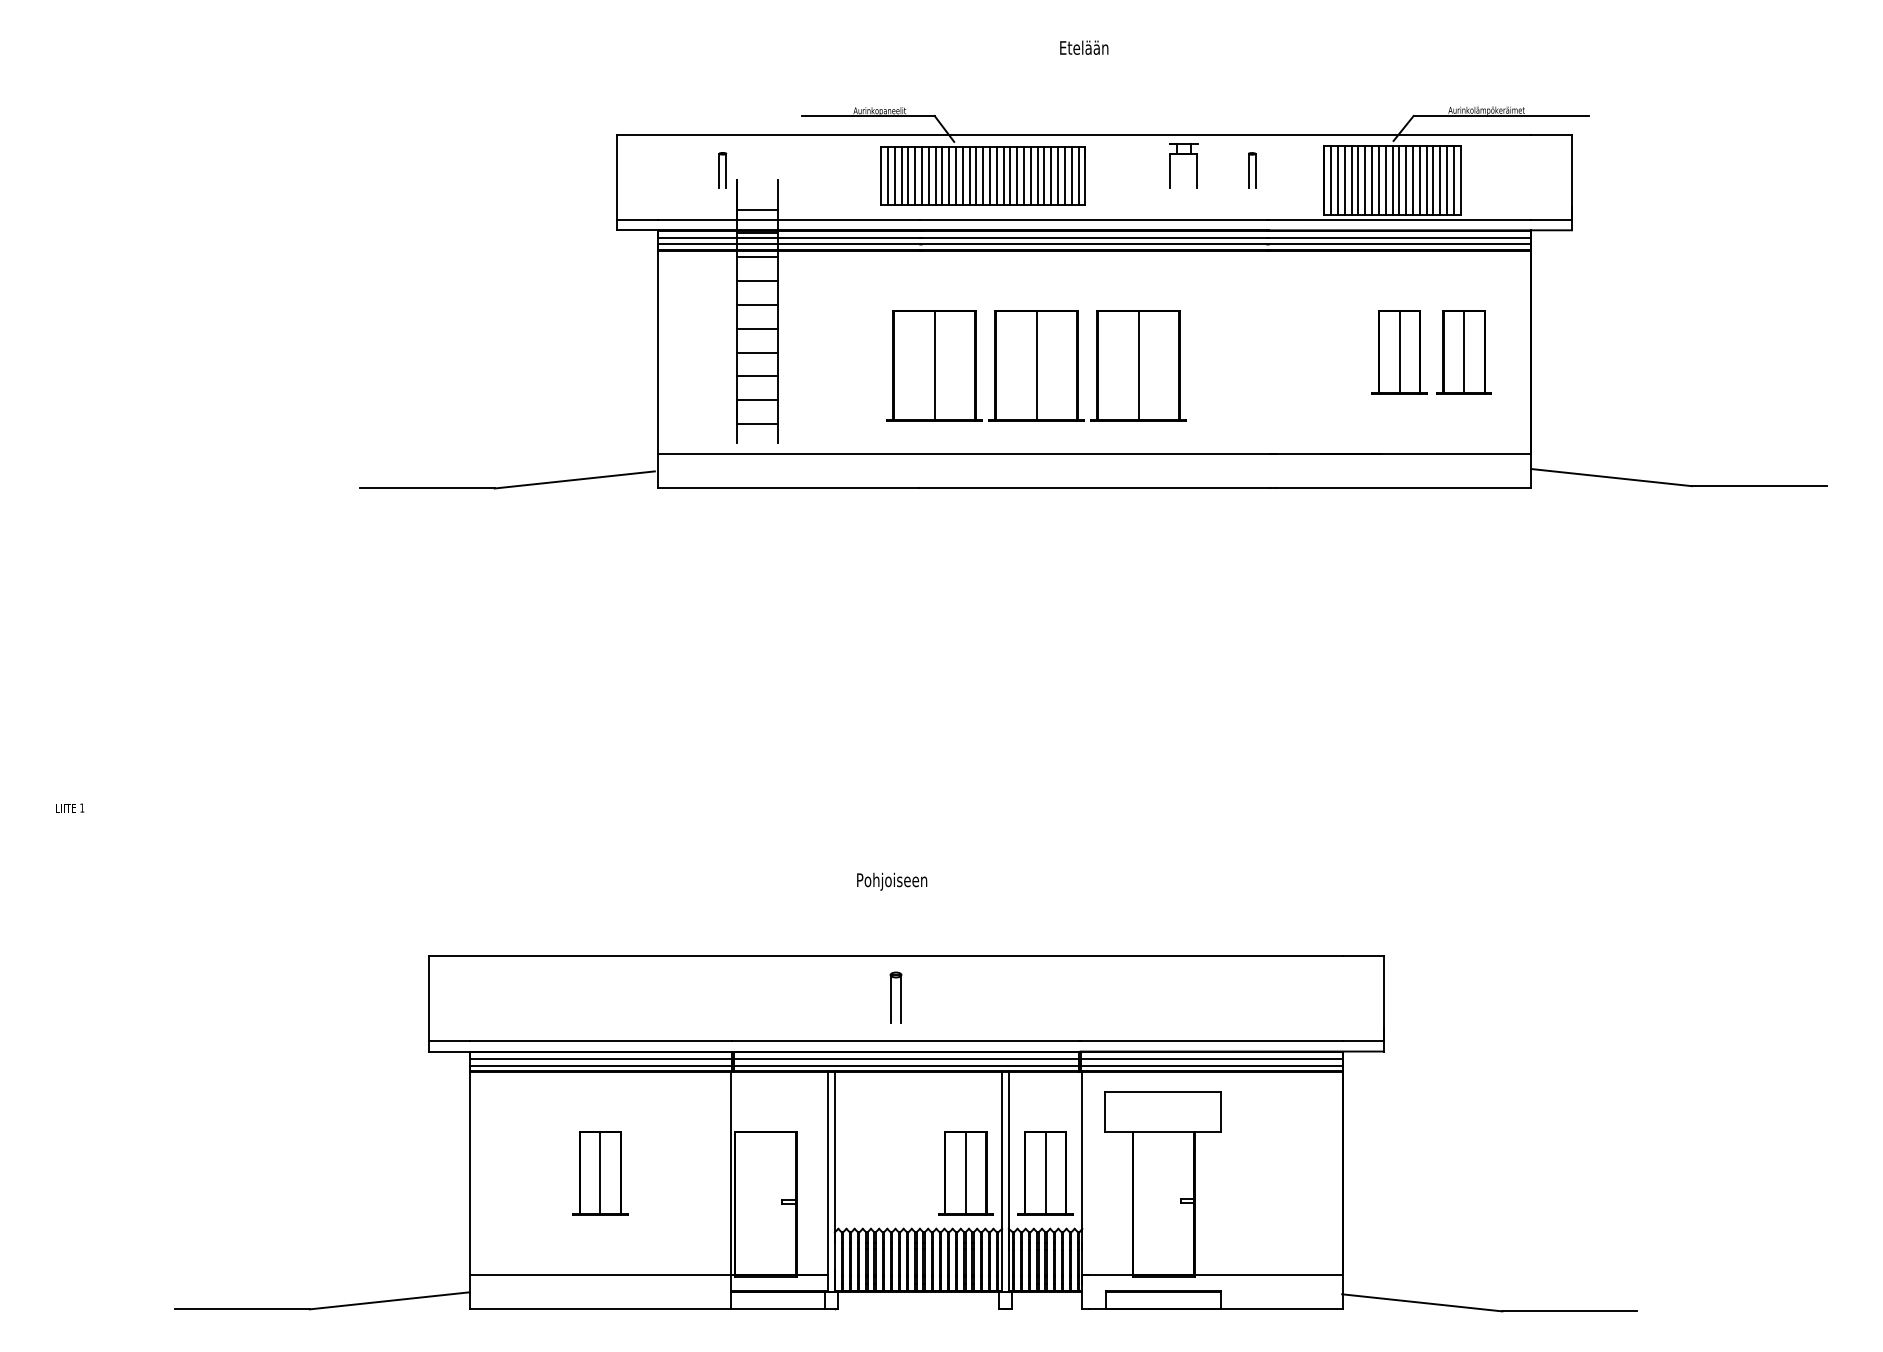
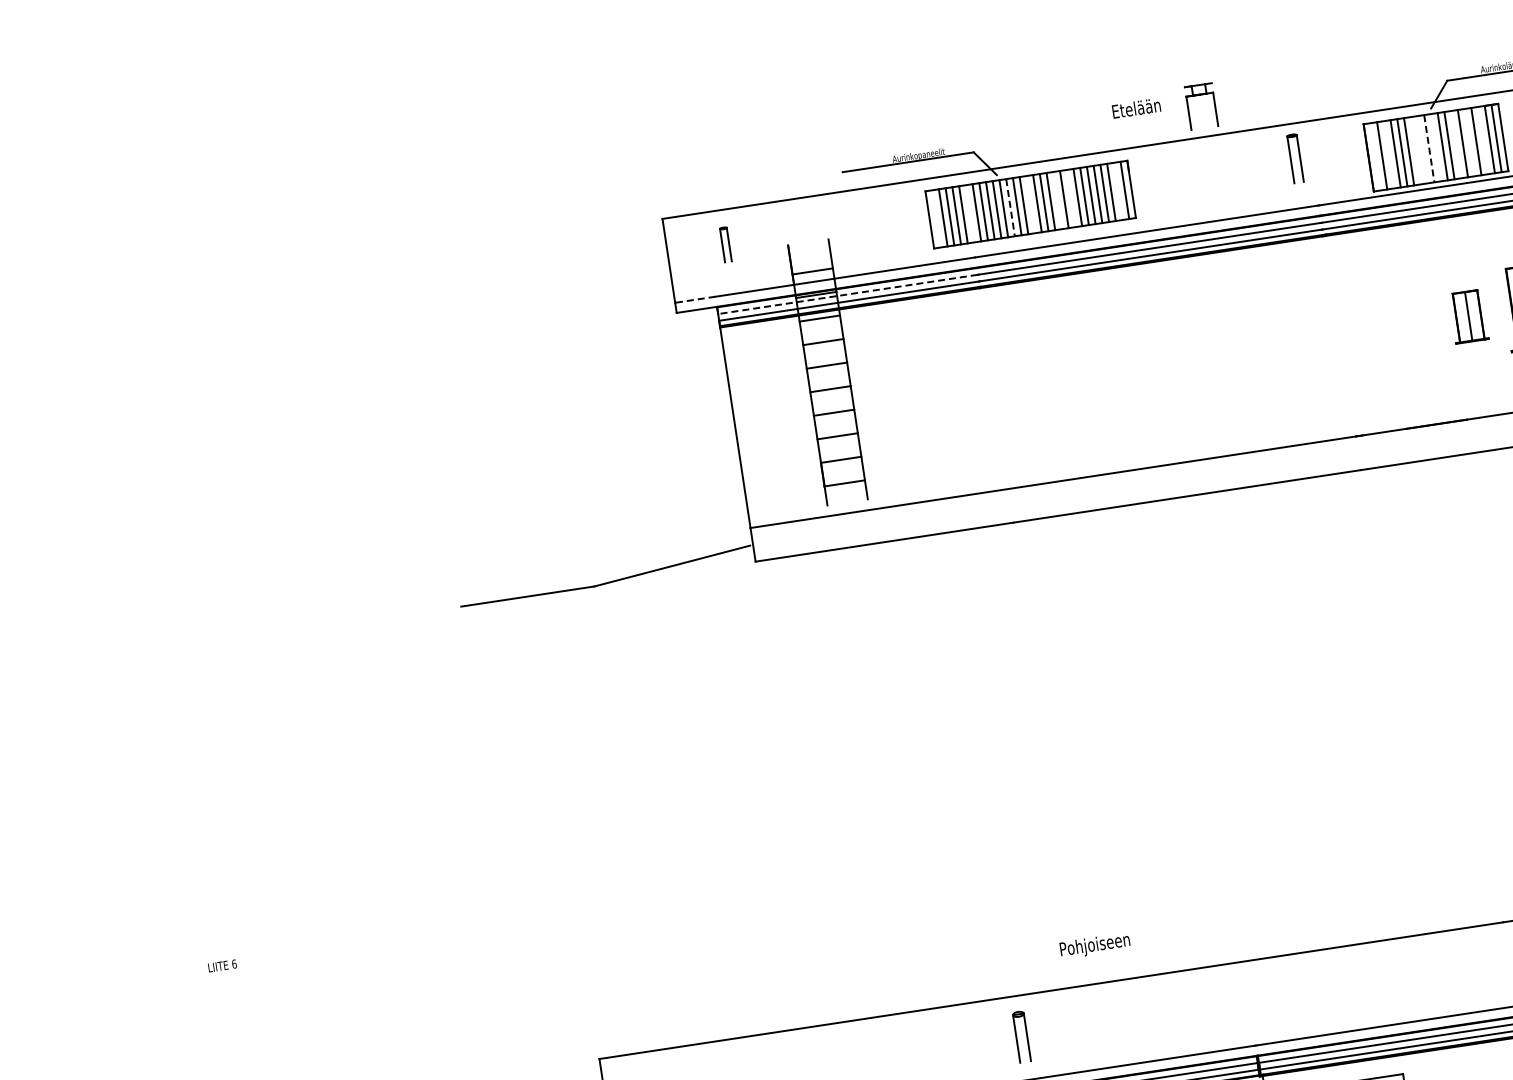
text: (1084, 47) -> (1136, 108), moved
part: (1183, 154) -> (1199, 95), moved
part: (722, 170) -> (725, 245), moved
part: (1252, 170) -> (1296, 158), size x1.4
line: (887, 176) -> (936, 219), removed
line: (922, 176) -> (970, 214), removed
line: (962, 176) -> (1010, 208), solid -> dashed
line: (983, 176) -> (1031, 204), removed
line: (1010, 176) -> (1057, 200), removed
line: (1024, 176) -> (1071, 198), removed
line: (1071, 176) -> (1118, 191), removed
line: (1331, 180) -> (1375, 156), removed
line: (1344, 180) -> (1388, 154), removed
line: (1372, 180) -> (1416, 150), removed
line: (1378, 180) -> (1422, 149), removed
line: (1392, 180) -> (1436, 147), removed
line: (1412, 180) -> (1455, 144), removed
line: (1426, 180) -> (1469, 142), removed
line: (1440, 180) -> (1483, 140), removed
line: (1385, 181) -> (1429, 149), solid -> dashed
line: (636, 220) -> (694, 300), solid -> dashed
line: (788, 237) -> (847, 294), solid -> dashed
part: (1399, 352) -> (1468, 316), size x0.6
part: (1036, 365) -> (1111, 383), removed
text: (82, 807) -> (234, 963), 1 -> 6
text: (892, 881) -> (1095, 945), moved
part: (895, 997) -> (1021, 1036), moved

